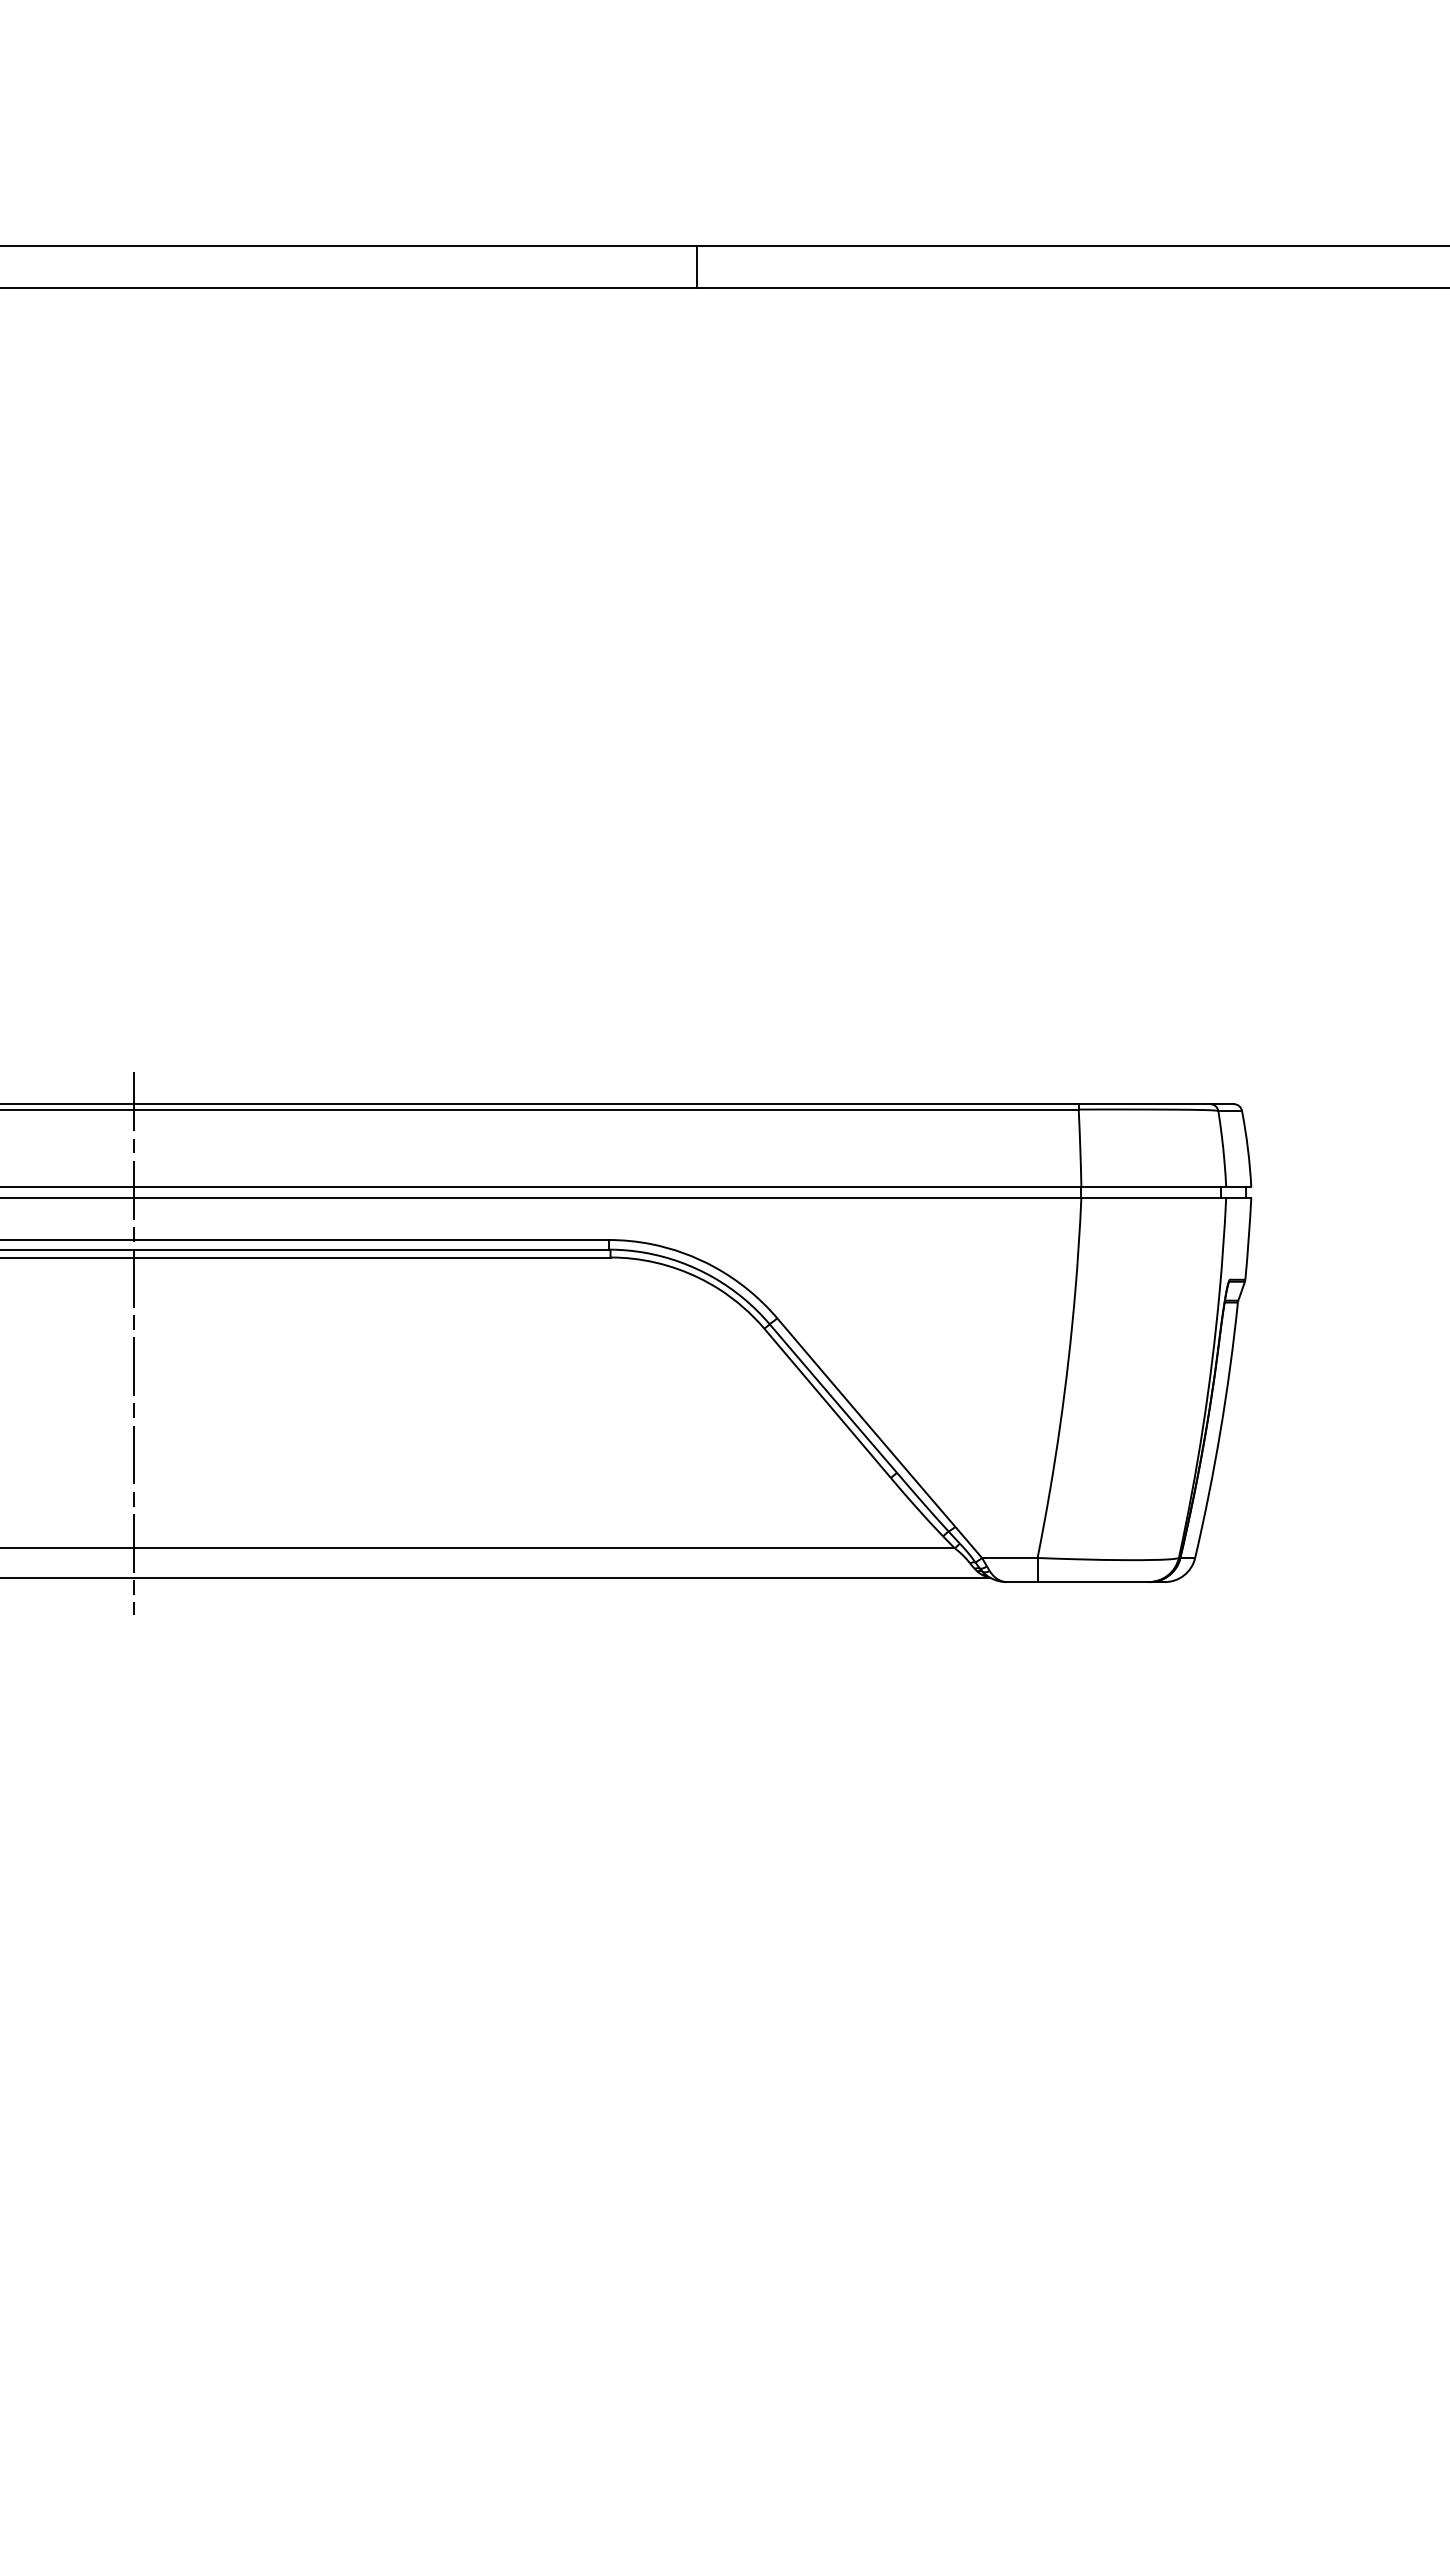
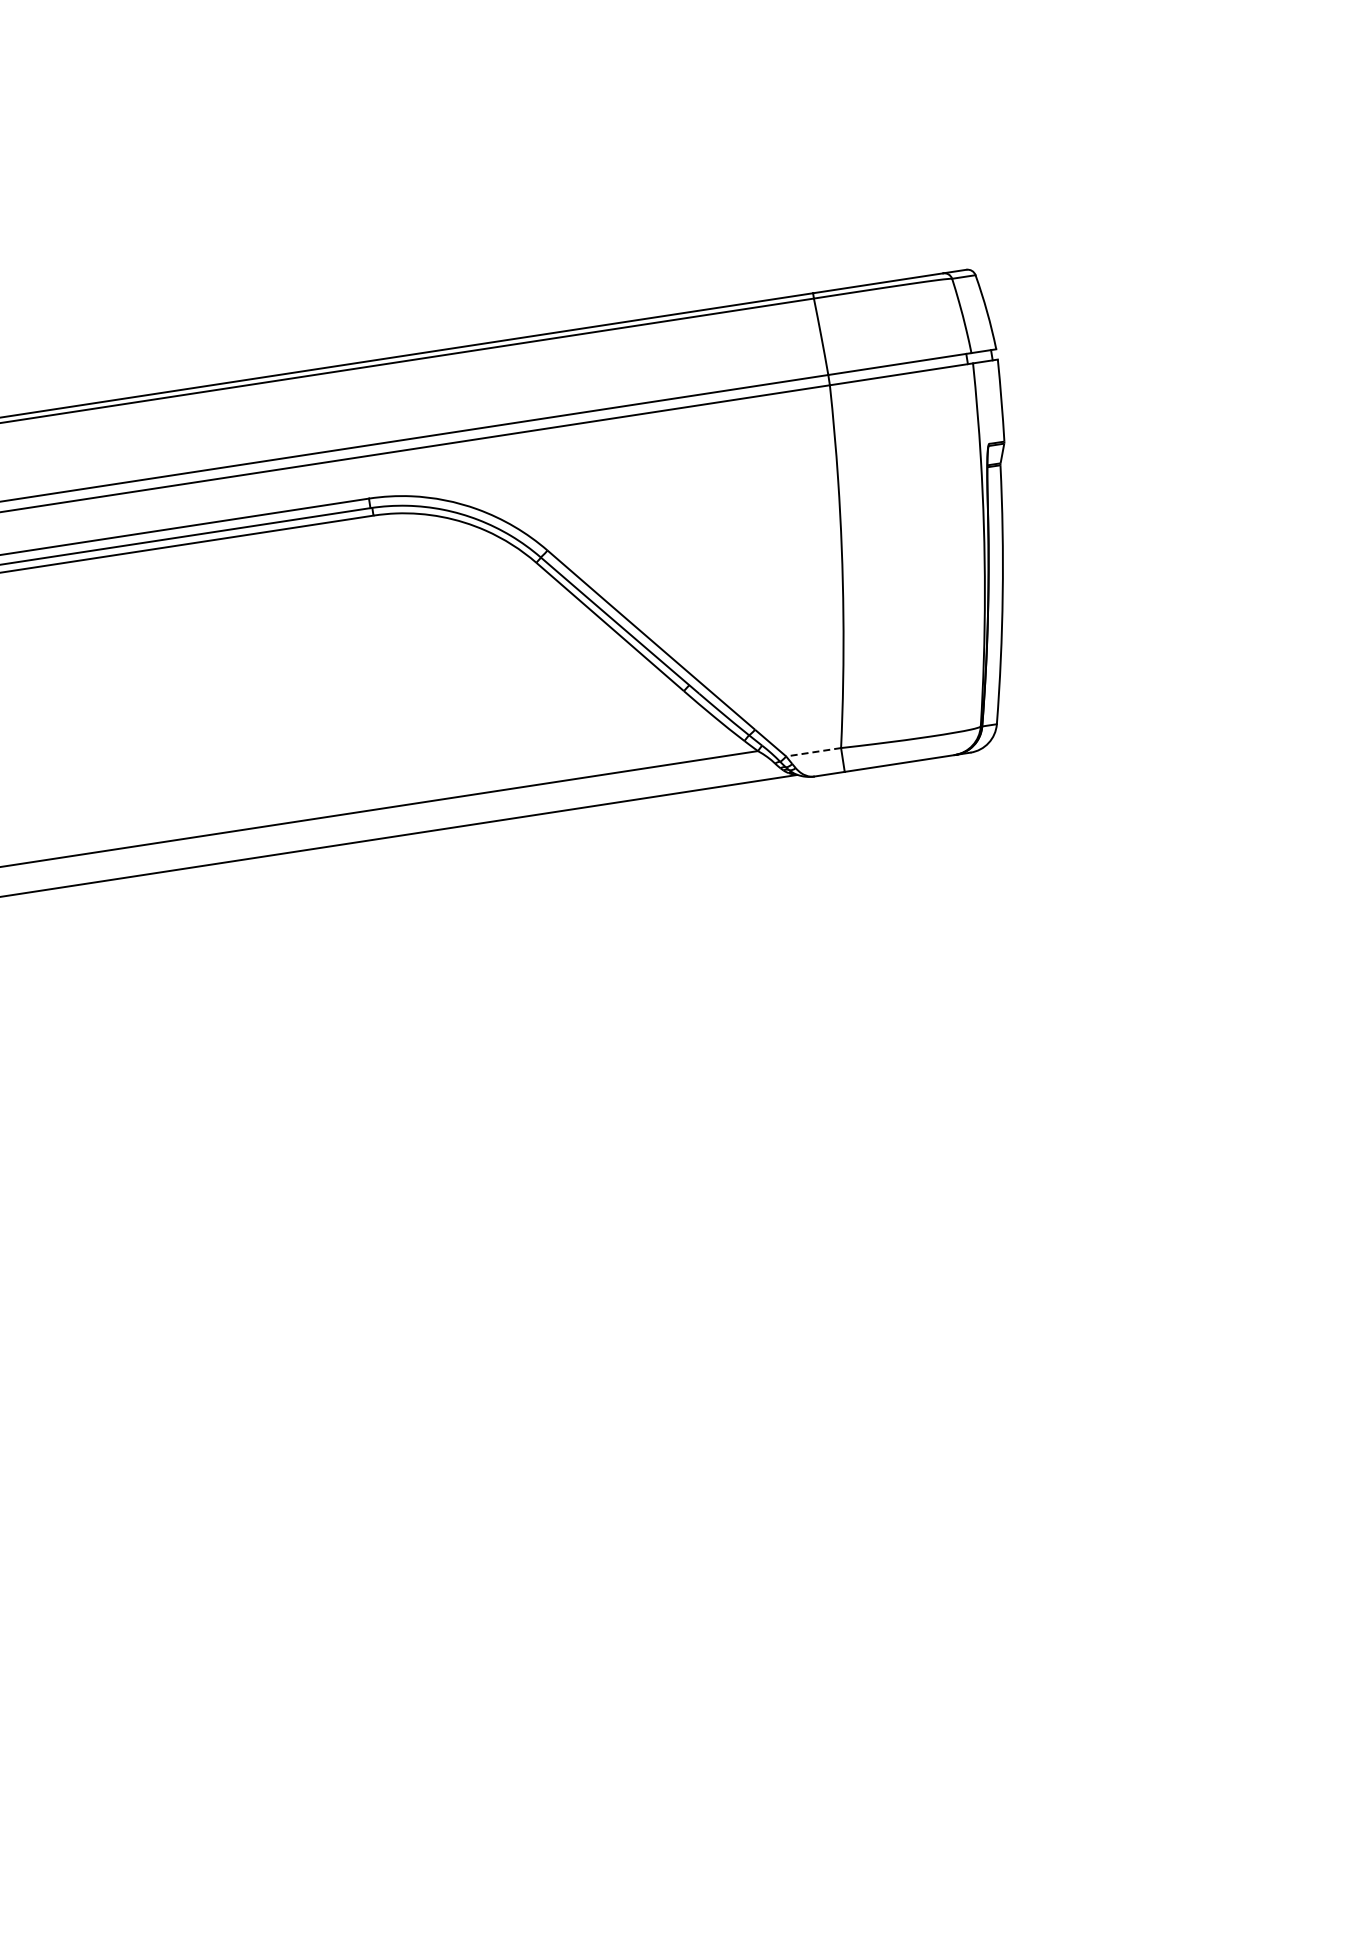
line: (1009, 1557) -> (813, 751), solid -> dashed

